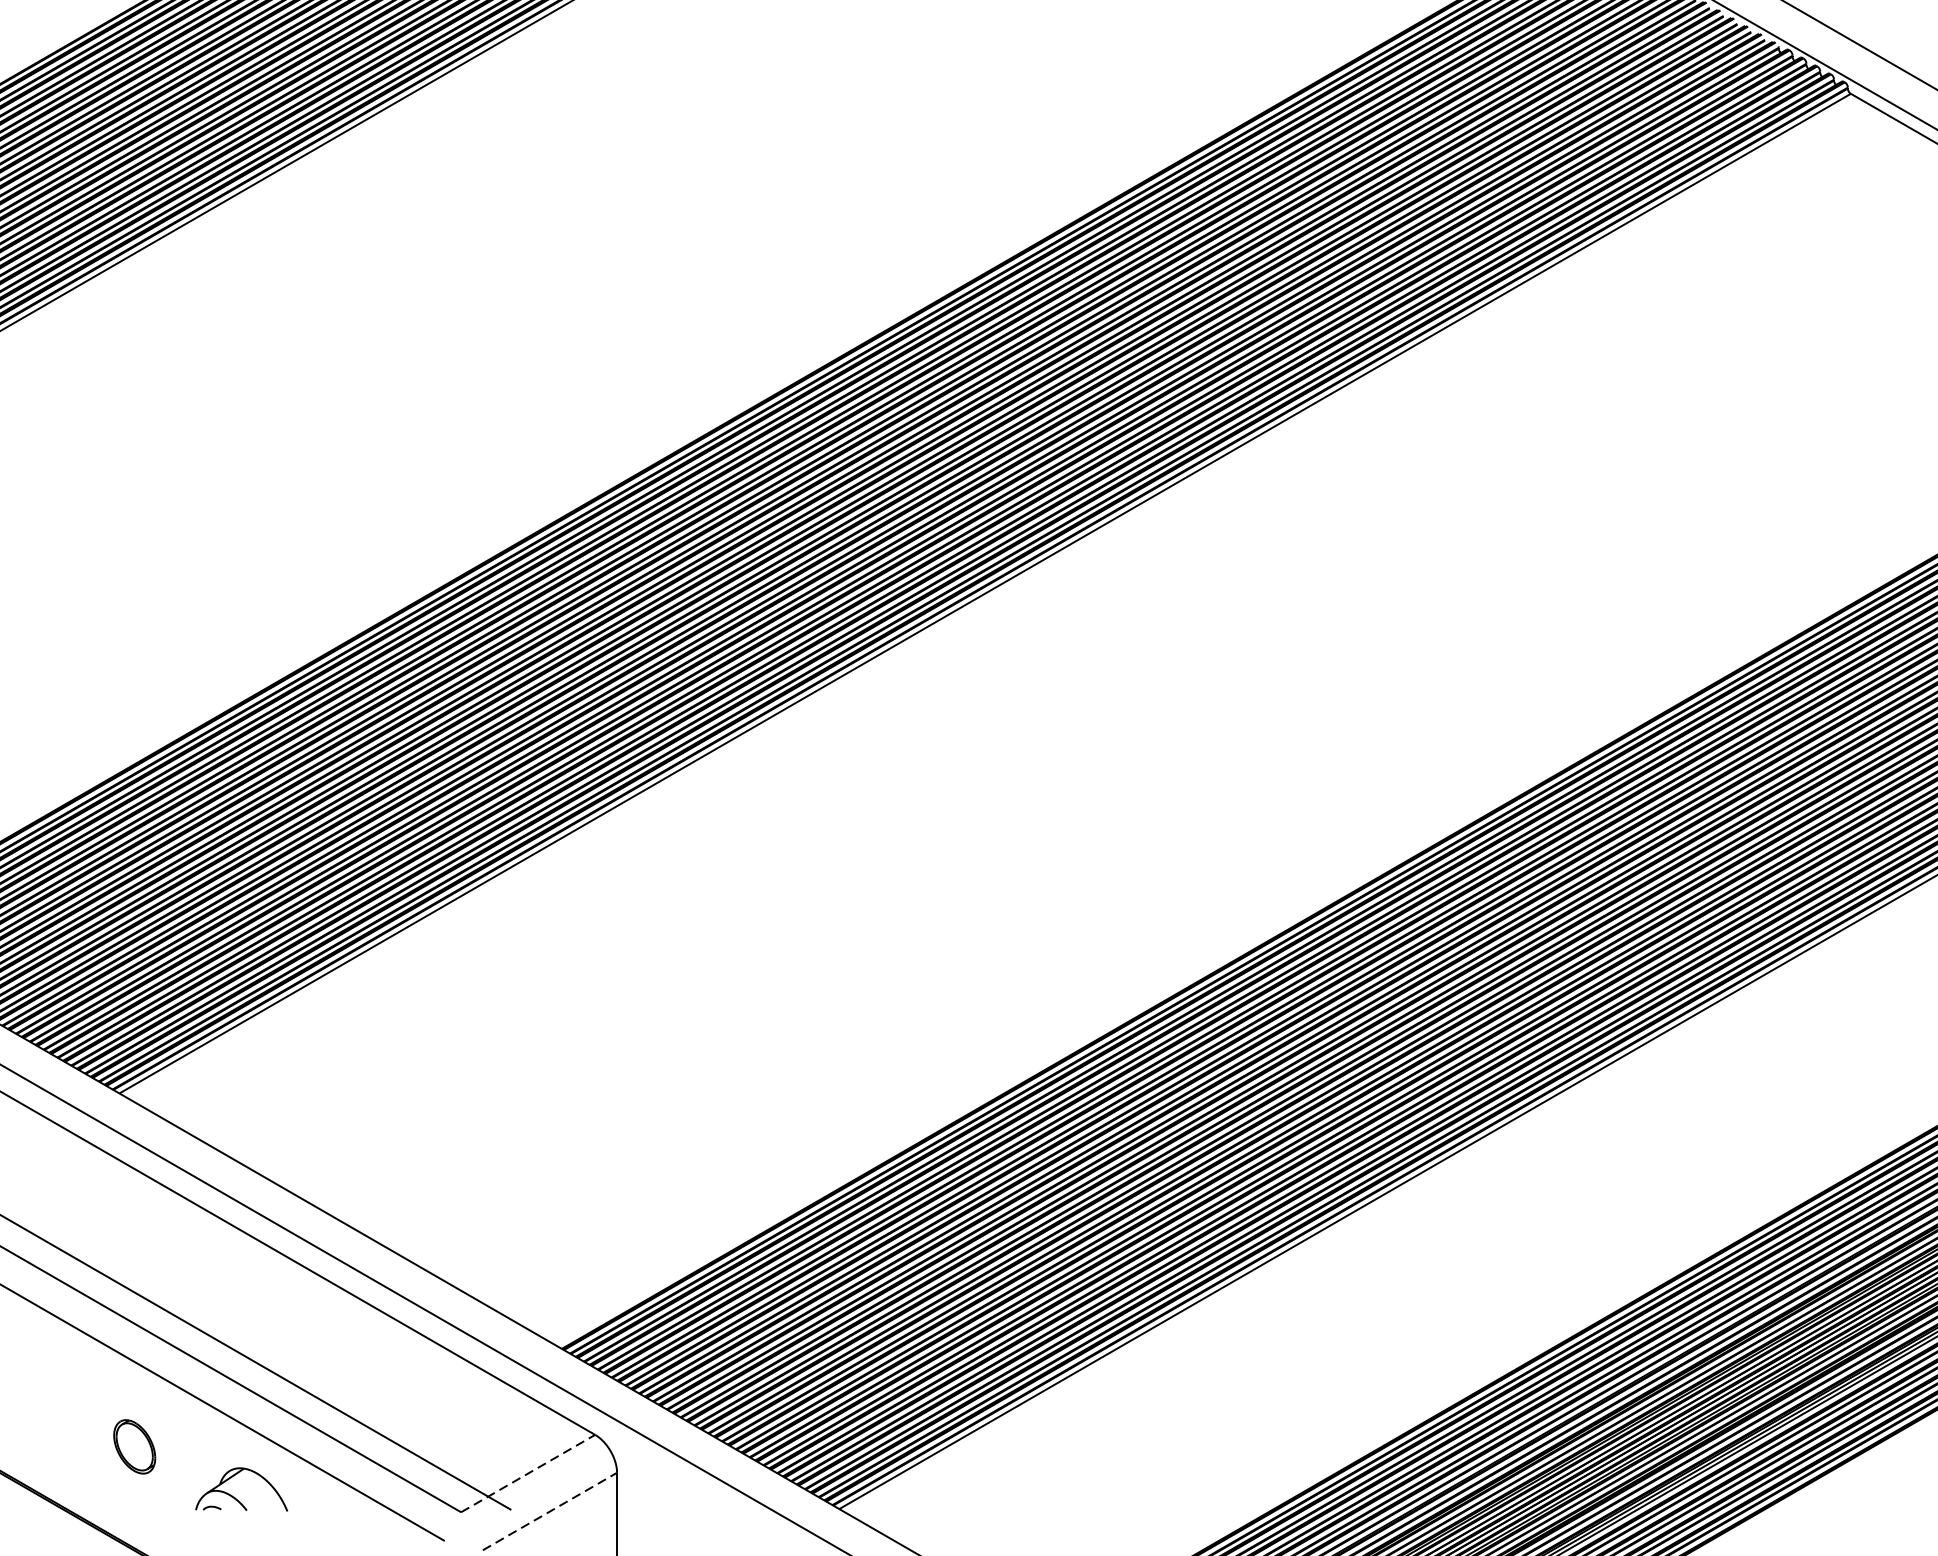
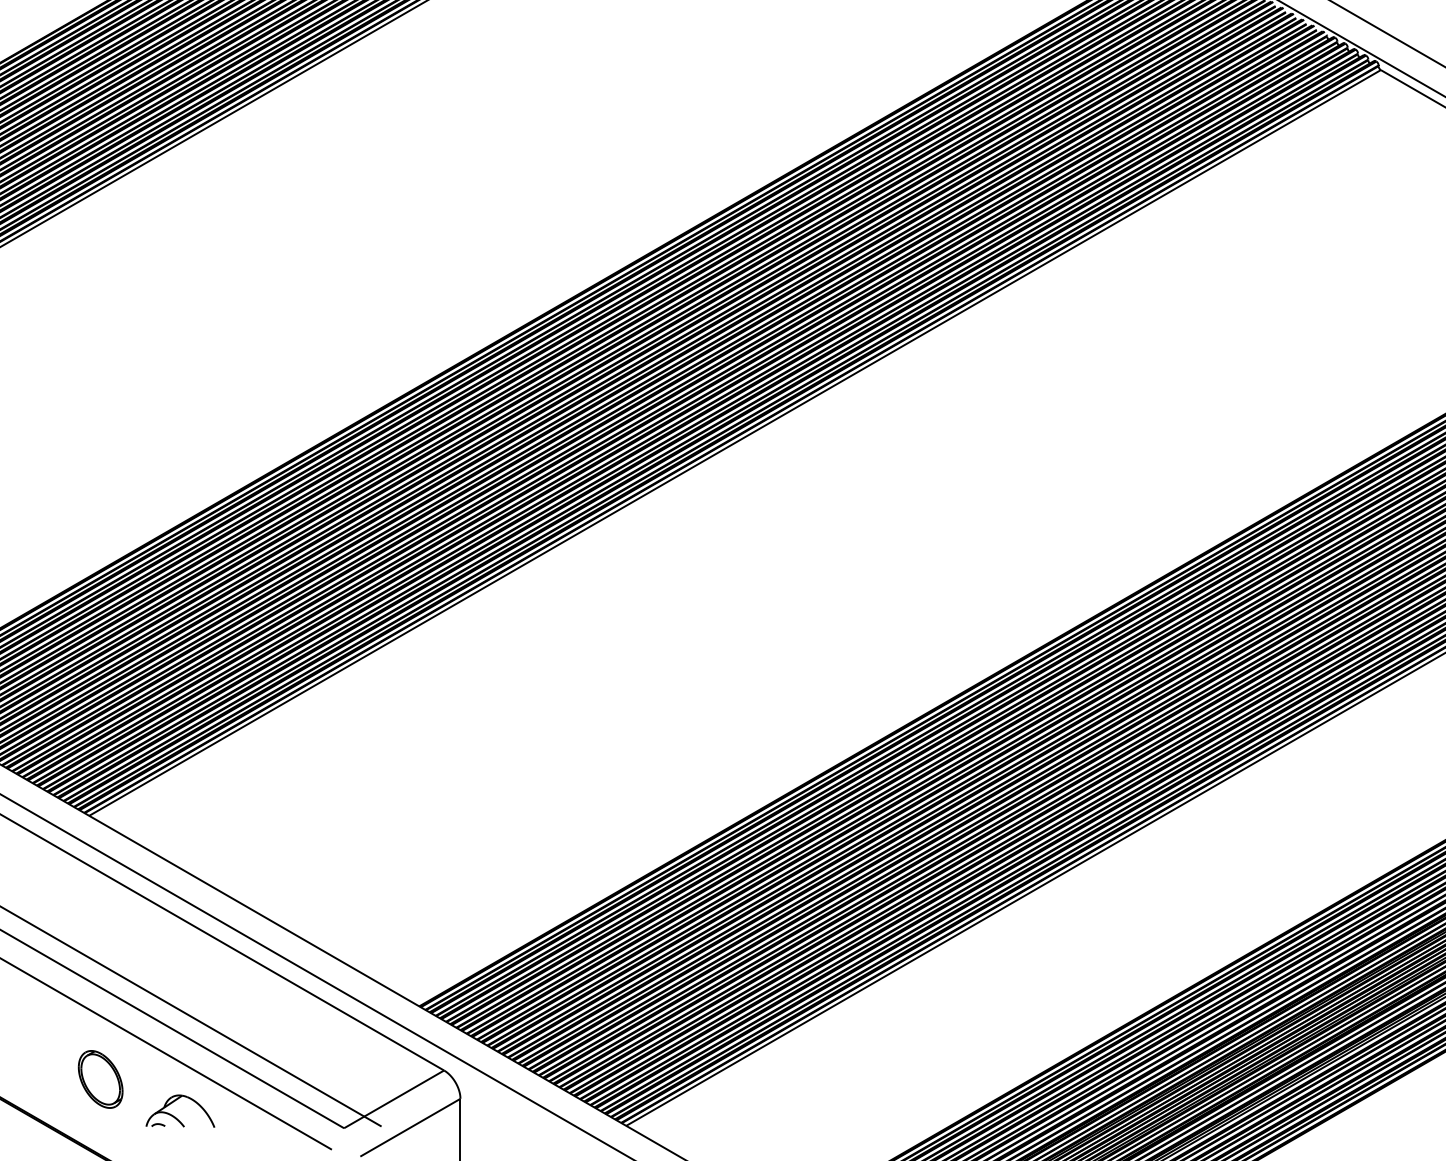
part: (134, 1446) -> (100, 1079), size x1.43
line: (528, 1473) -> (394, 1099), dashed -> solid
line: (550, 1511) -> (410, 1127), dashed -> solid

